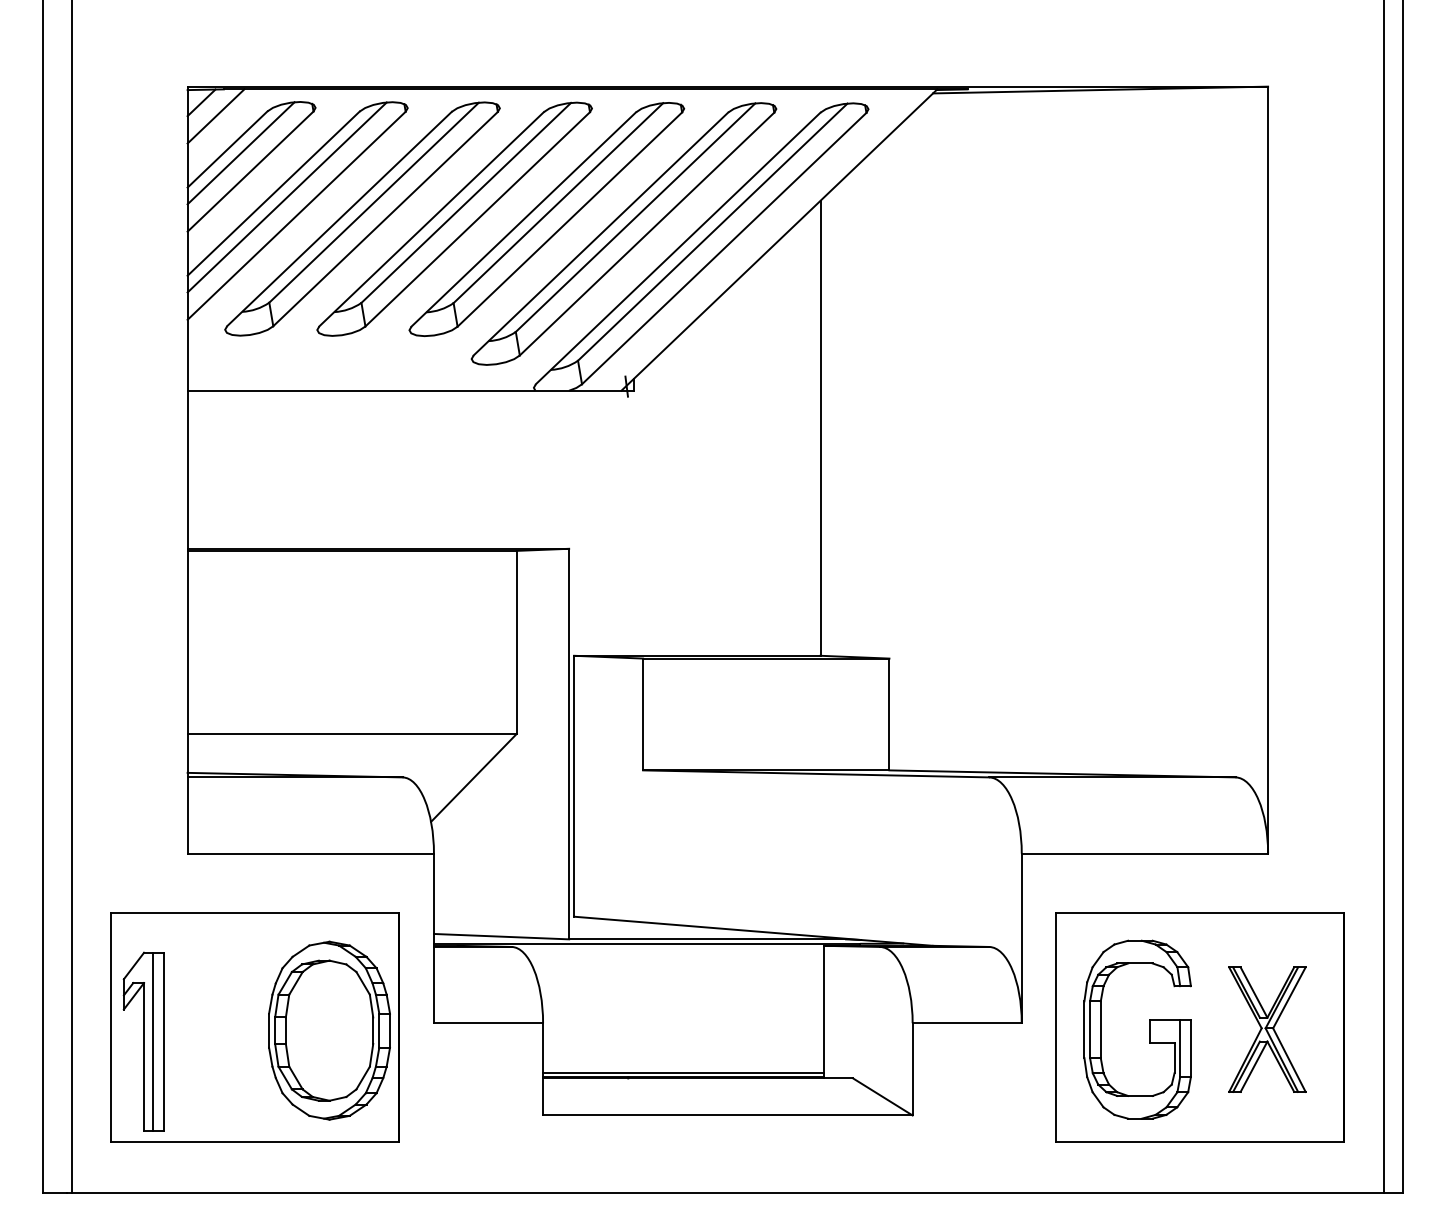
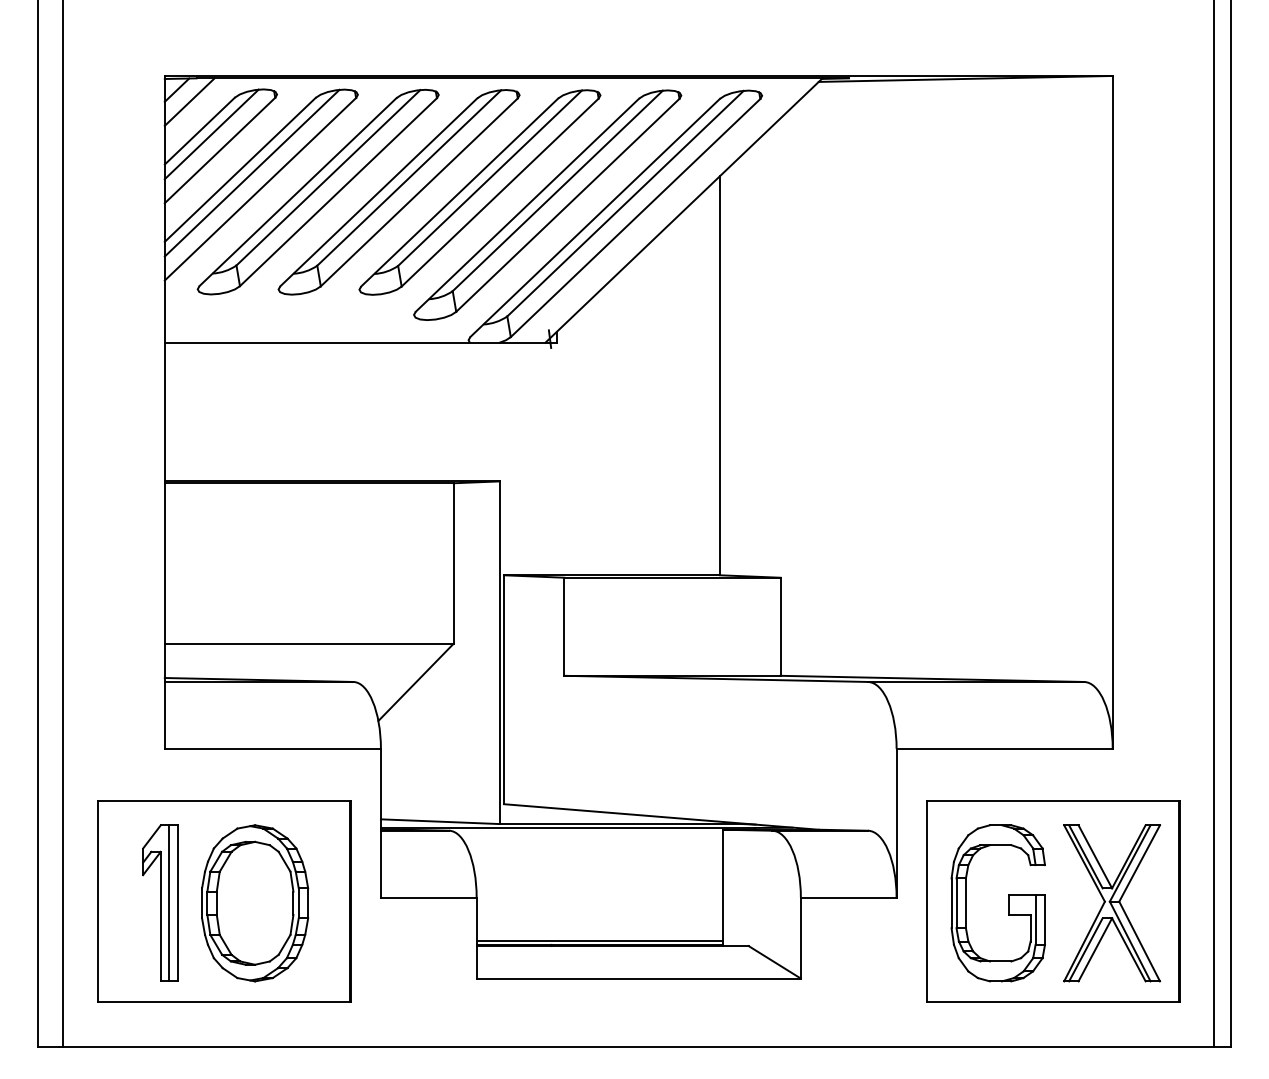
part: (1267, 1029) -> (1112, 903), size x1.43
part: (329, 1030) -> (255, 903), moved
part: (143, 1041) -> (160, 903), moved

